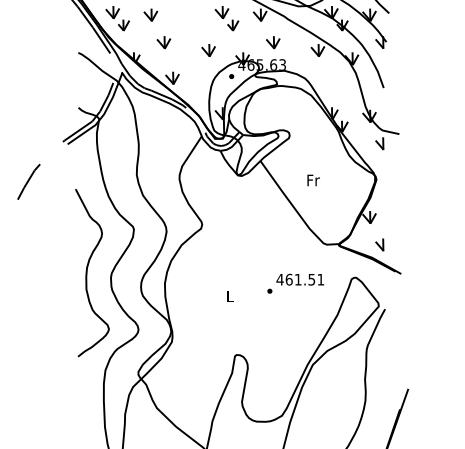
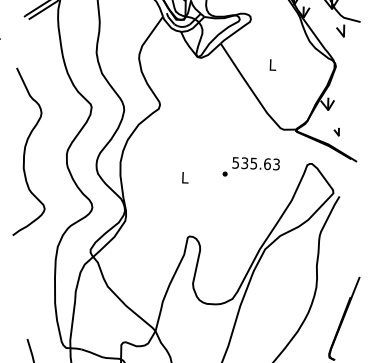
text: (313, 180) -> (272, 65), Fr -> L
part: (379, 244) -> (336, 131), size x0.6
curve: (87, 273) -> (25, 152), moved
text: (300, 279) -> (256, 163), 461.51 -> 535.63

